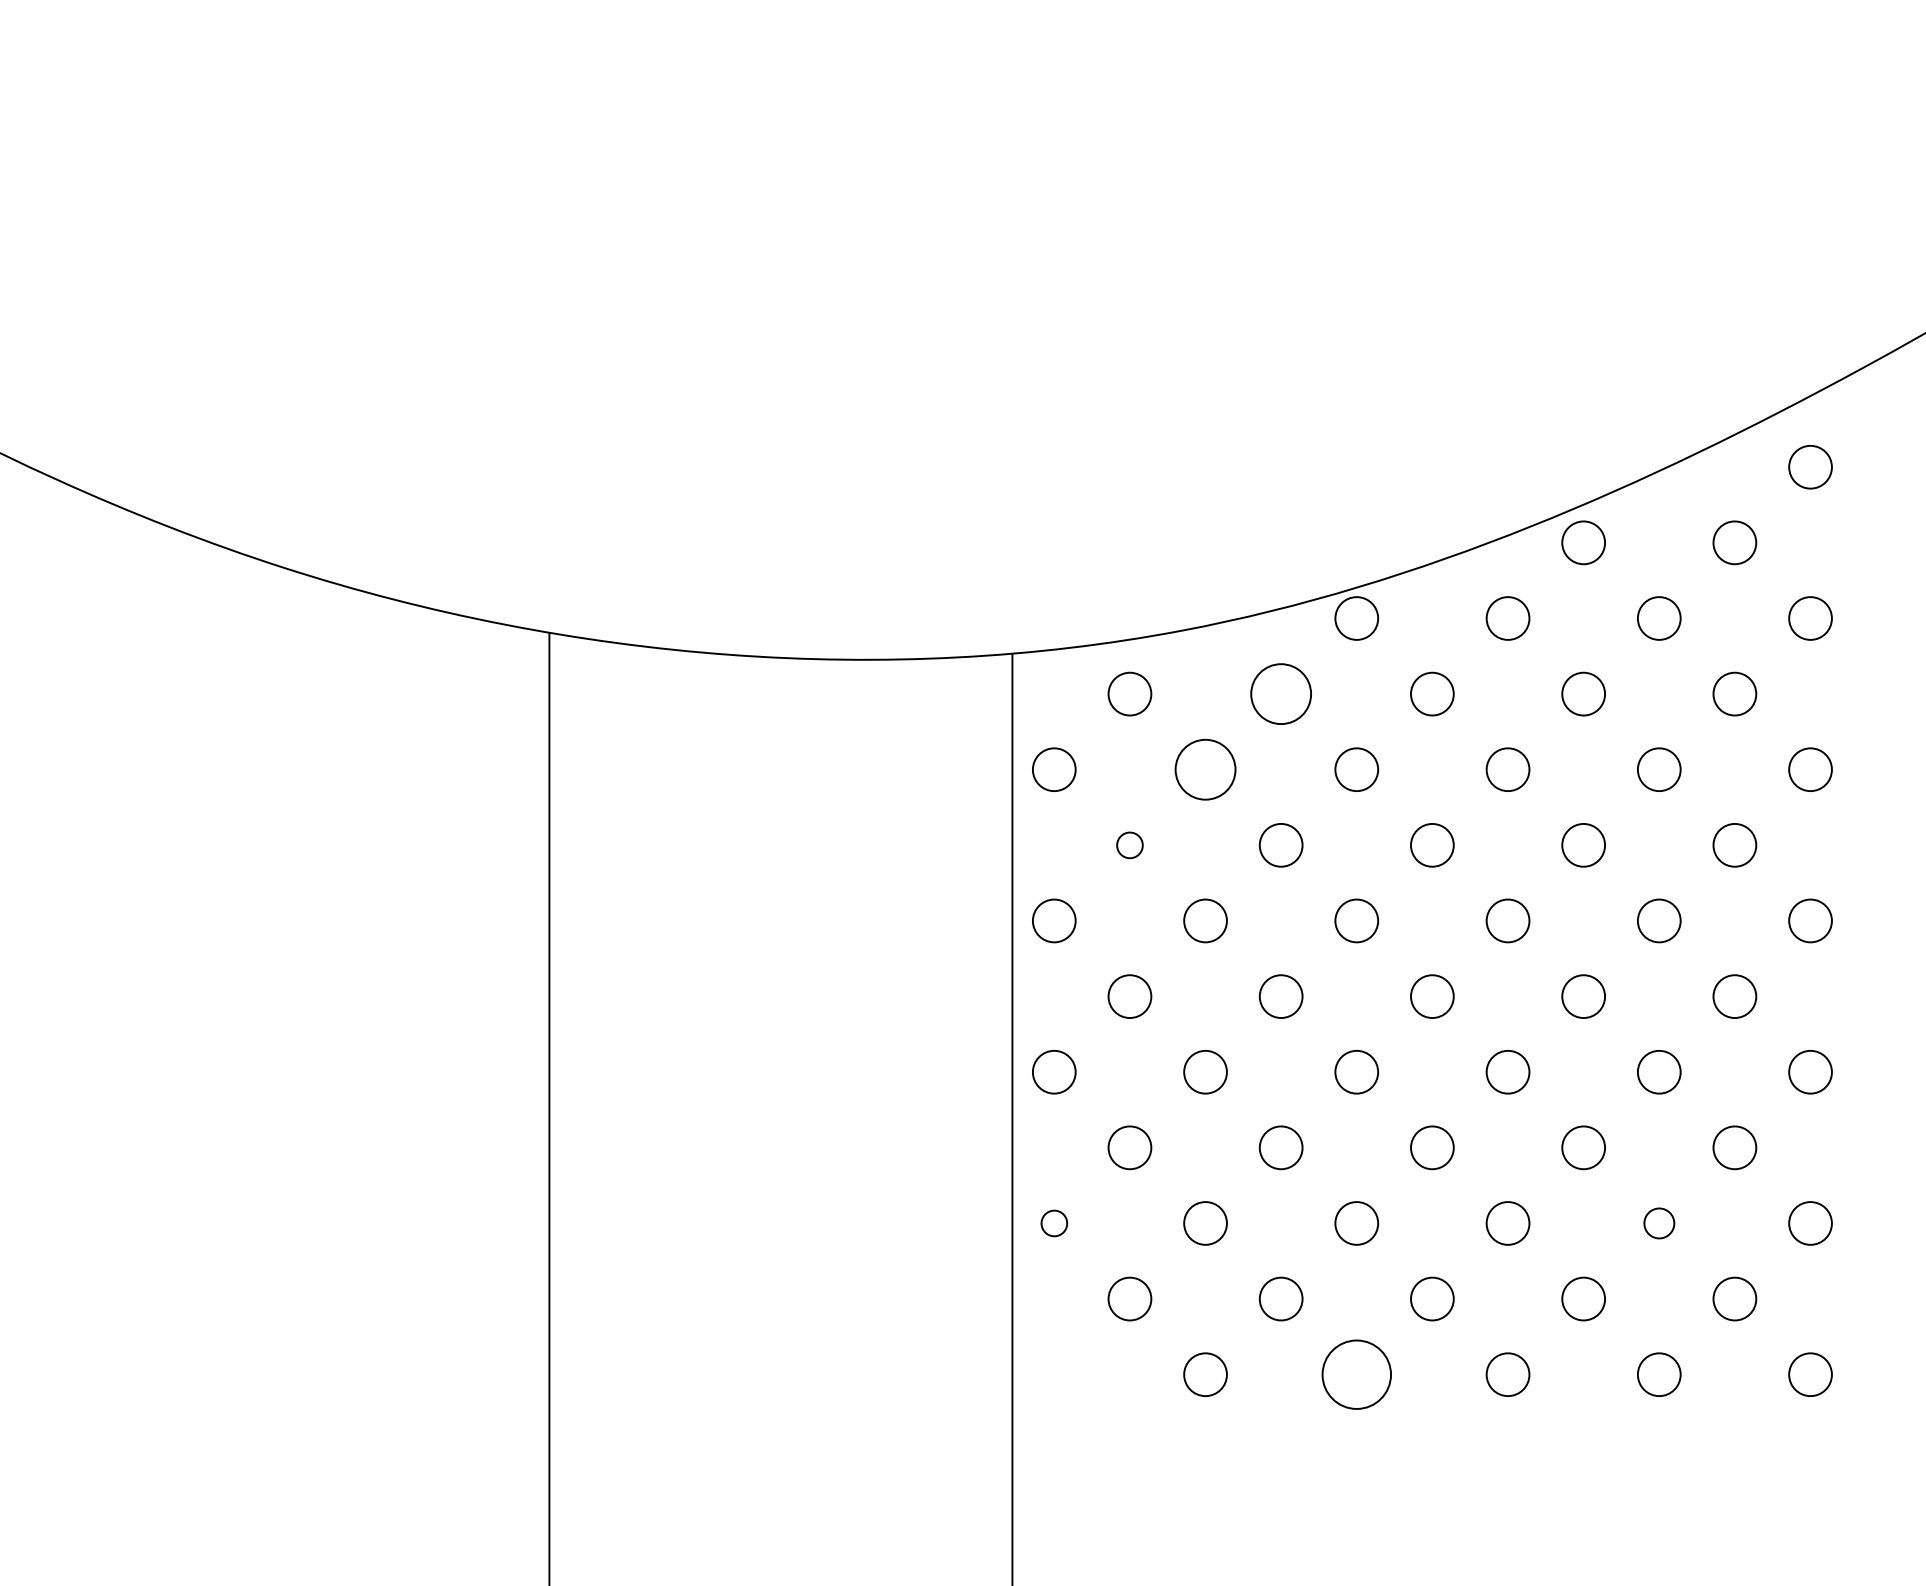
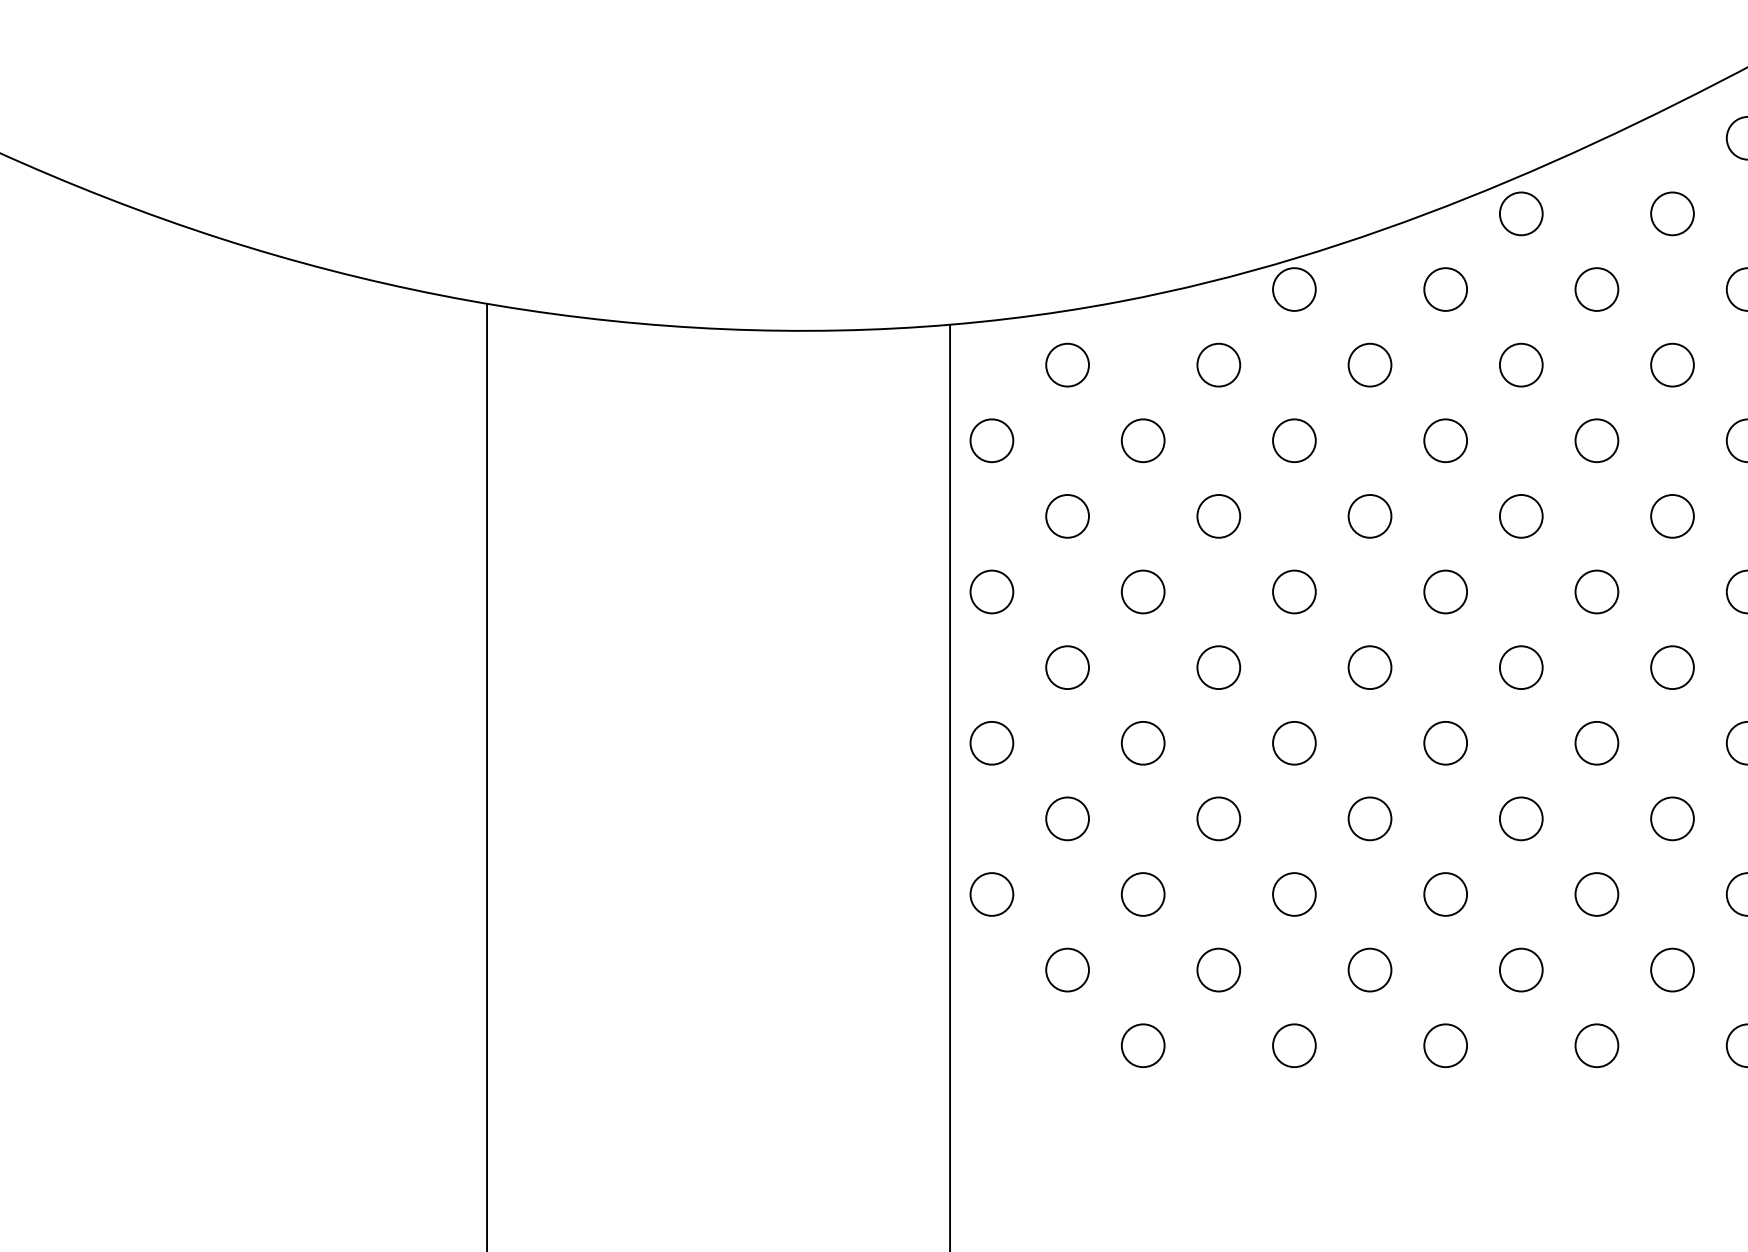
circle: (1280, 693) -> (1218, 364), size x0.71
circle: (1205, 769) -> (1143, 440), size x0.71
circle: (1129, 845) -> (1067, 516), size x1.67
circle: (1054, 1223) -> (992, 894), size x1.67
circle: (1659, 1223) -> (1597, 894), size x1.43
circle: (1356, 1374) -> (1294, 1045), size x0.62

